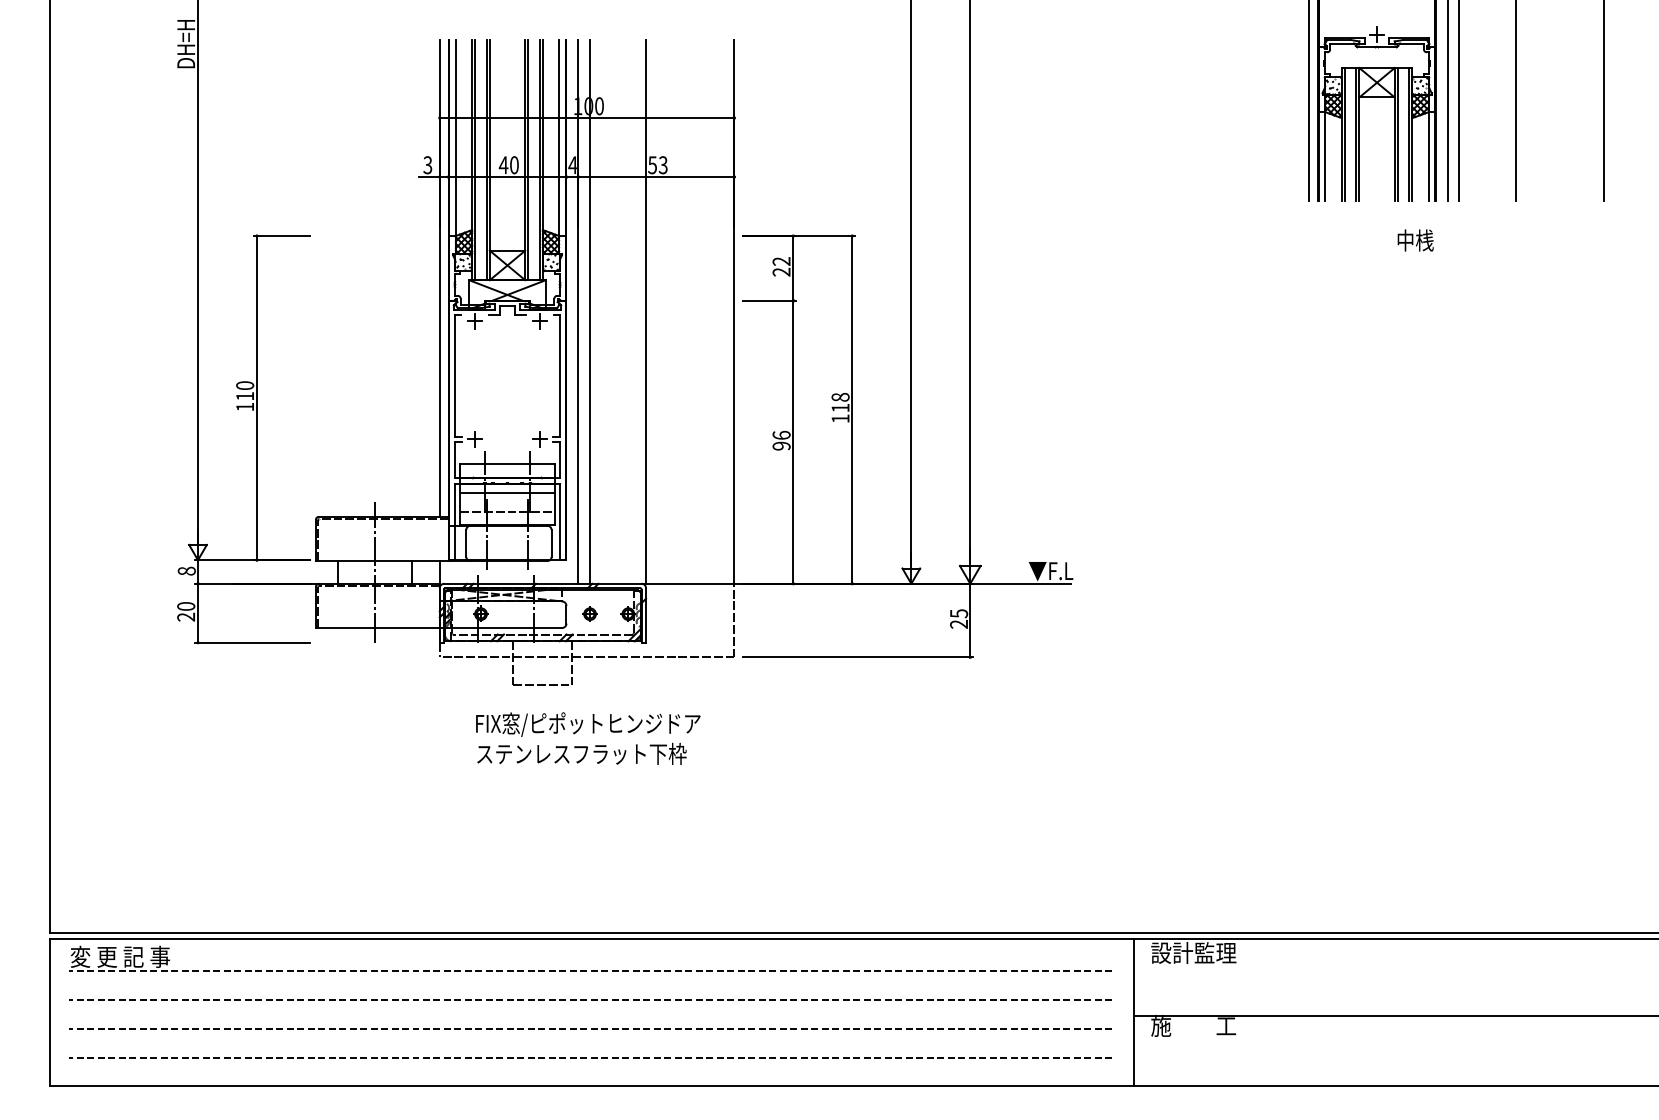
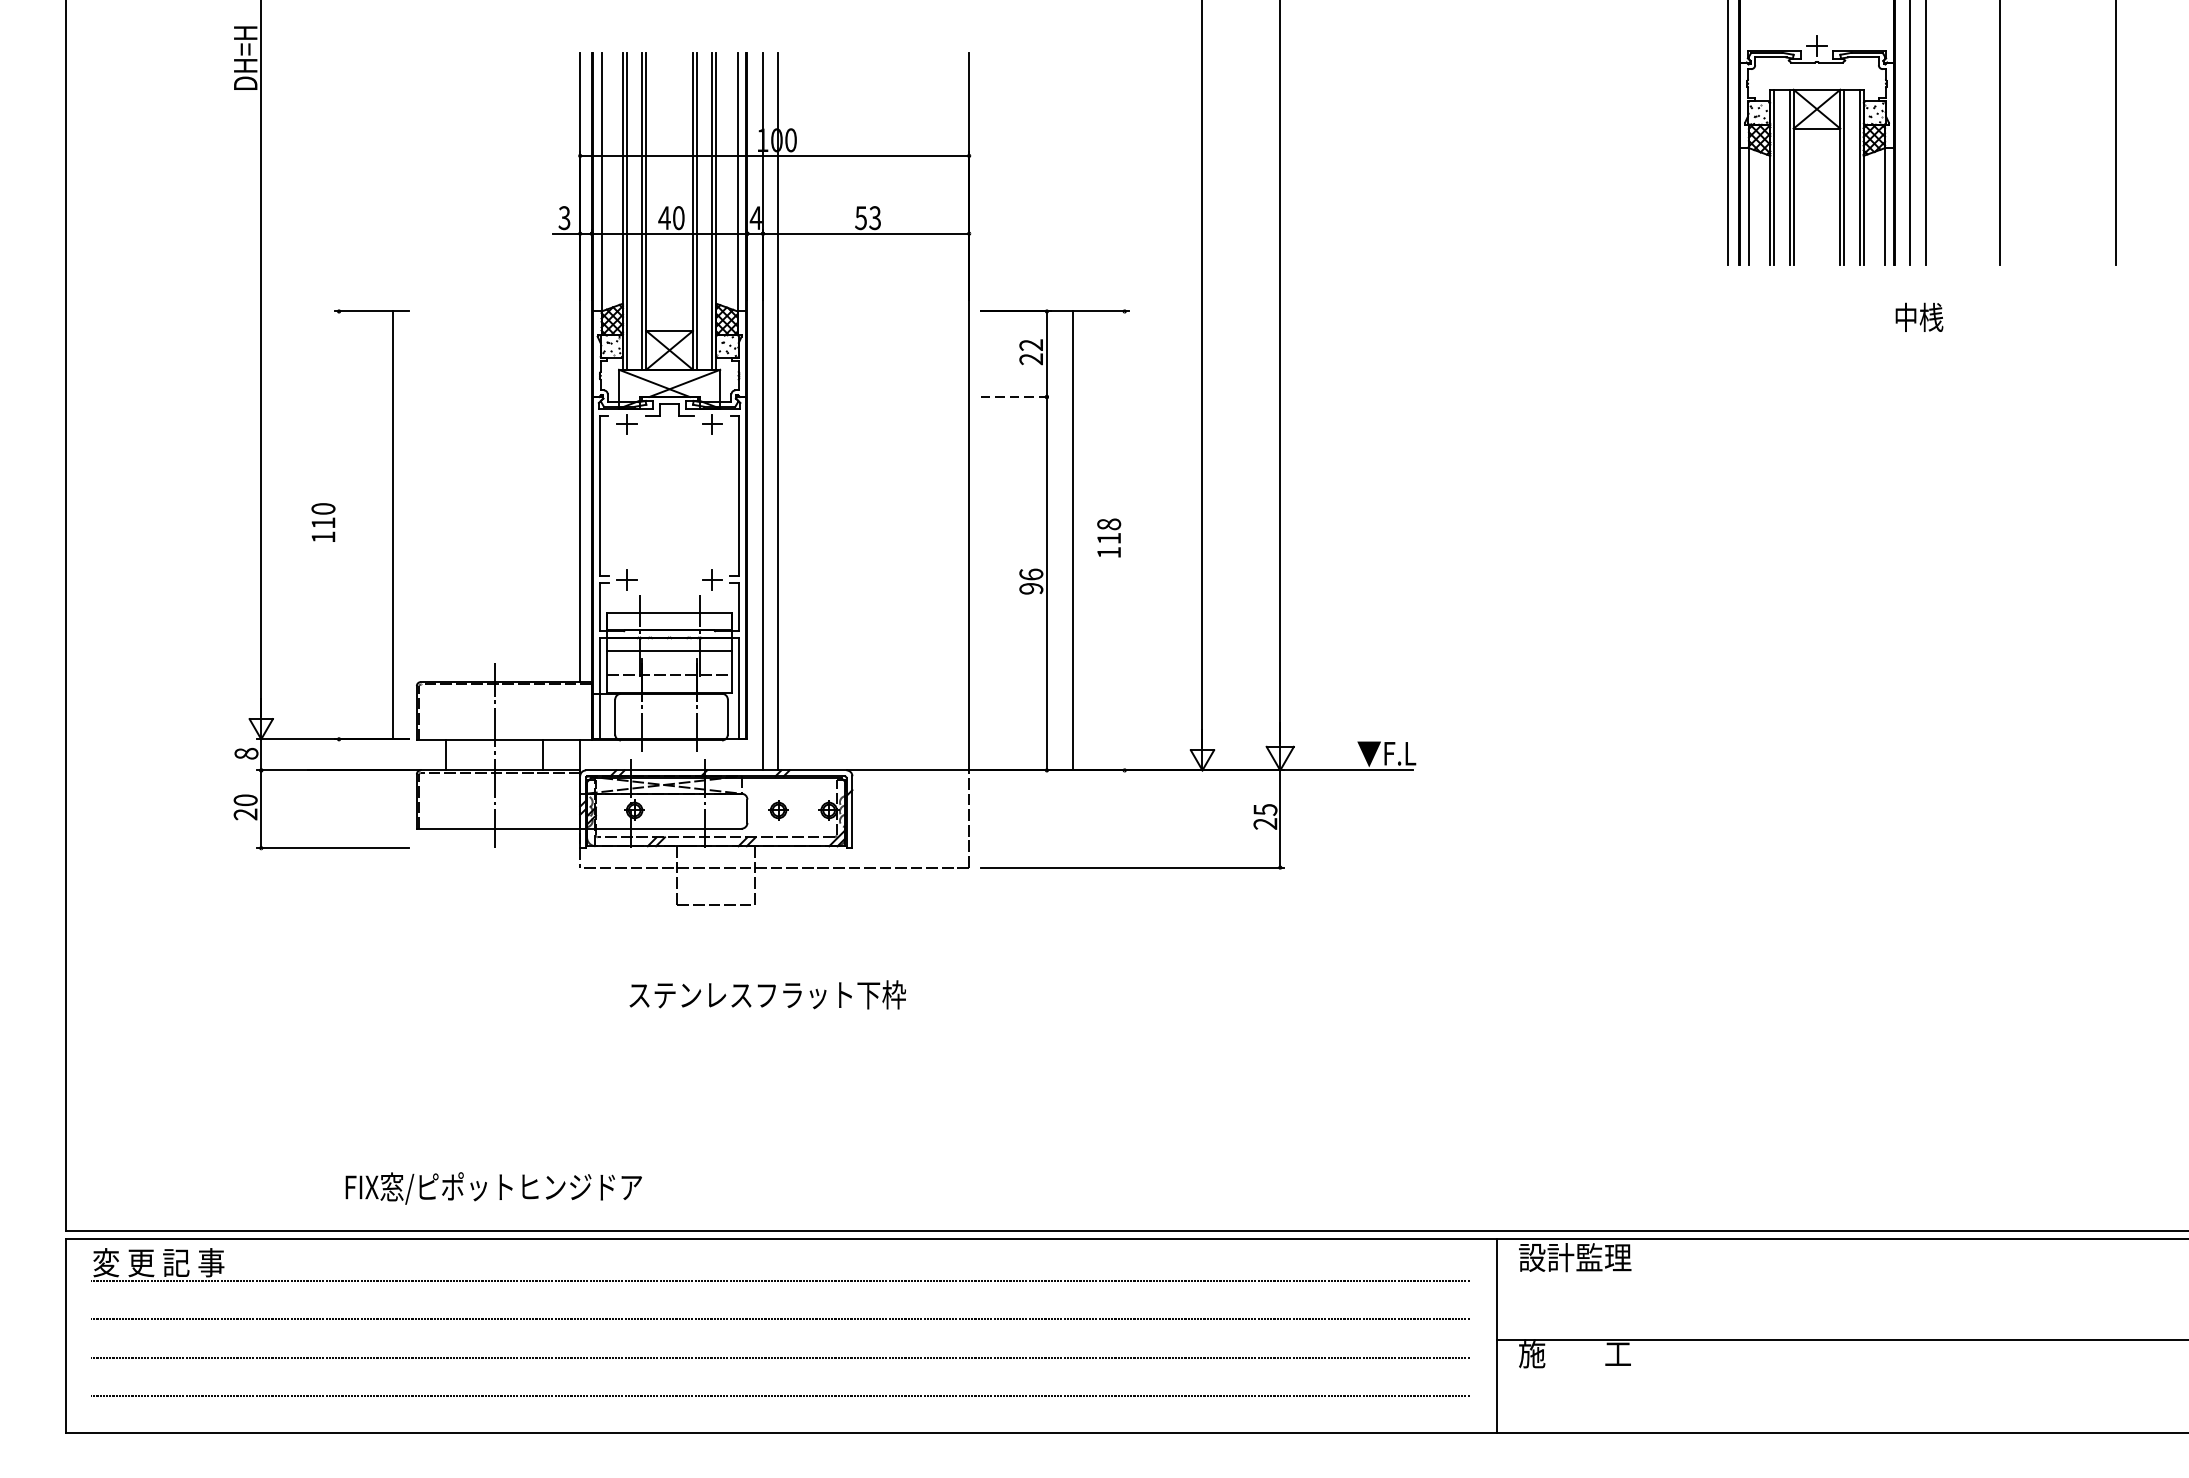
text: (1415, 240) -> (1919, 317), moved
line: (769, 300) -> (1015, 396), solid -> dashed
line: (646, 311) -> (853, 411), removed
line: (256, 397) -> (392, 524), moved
line: (852, 409) -> (1073, 540), moved
text: (588, 724) -> (494, 1188), moved

